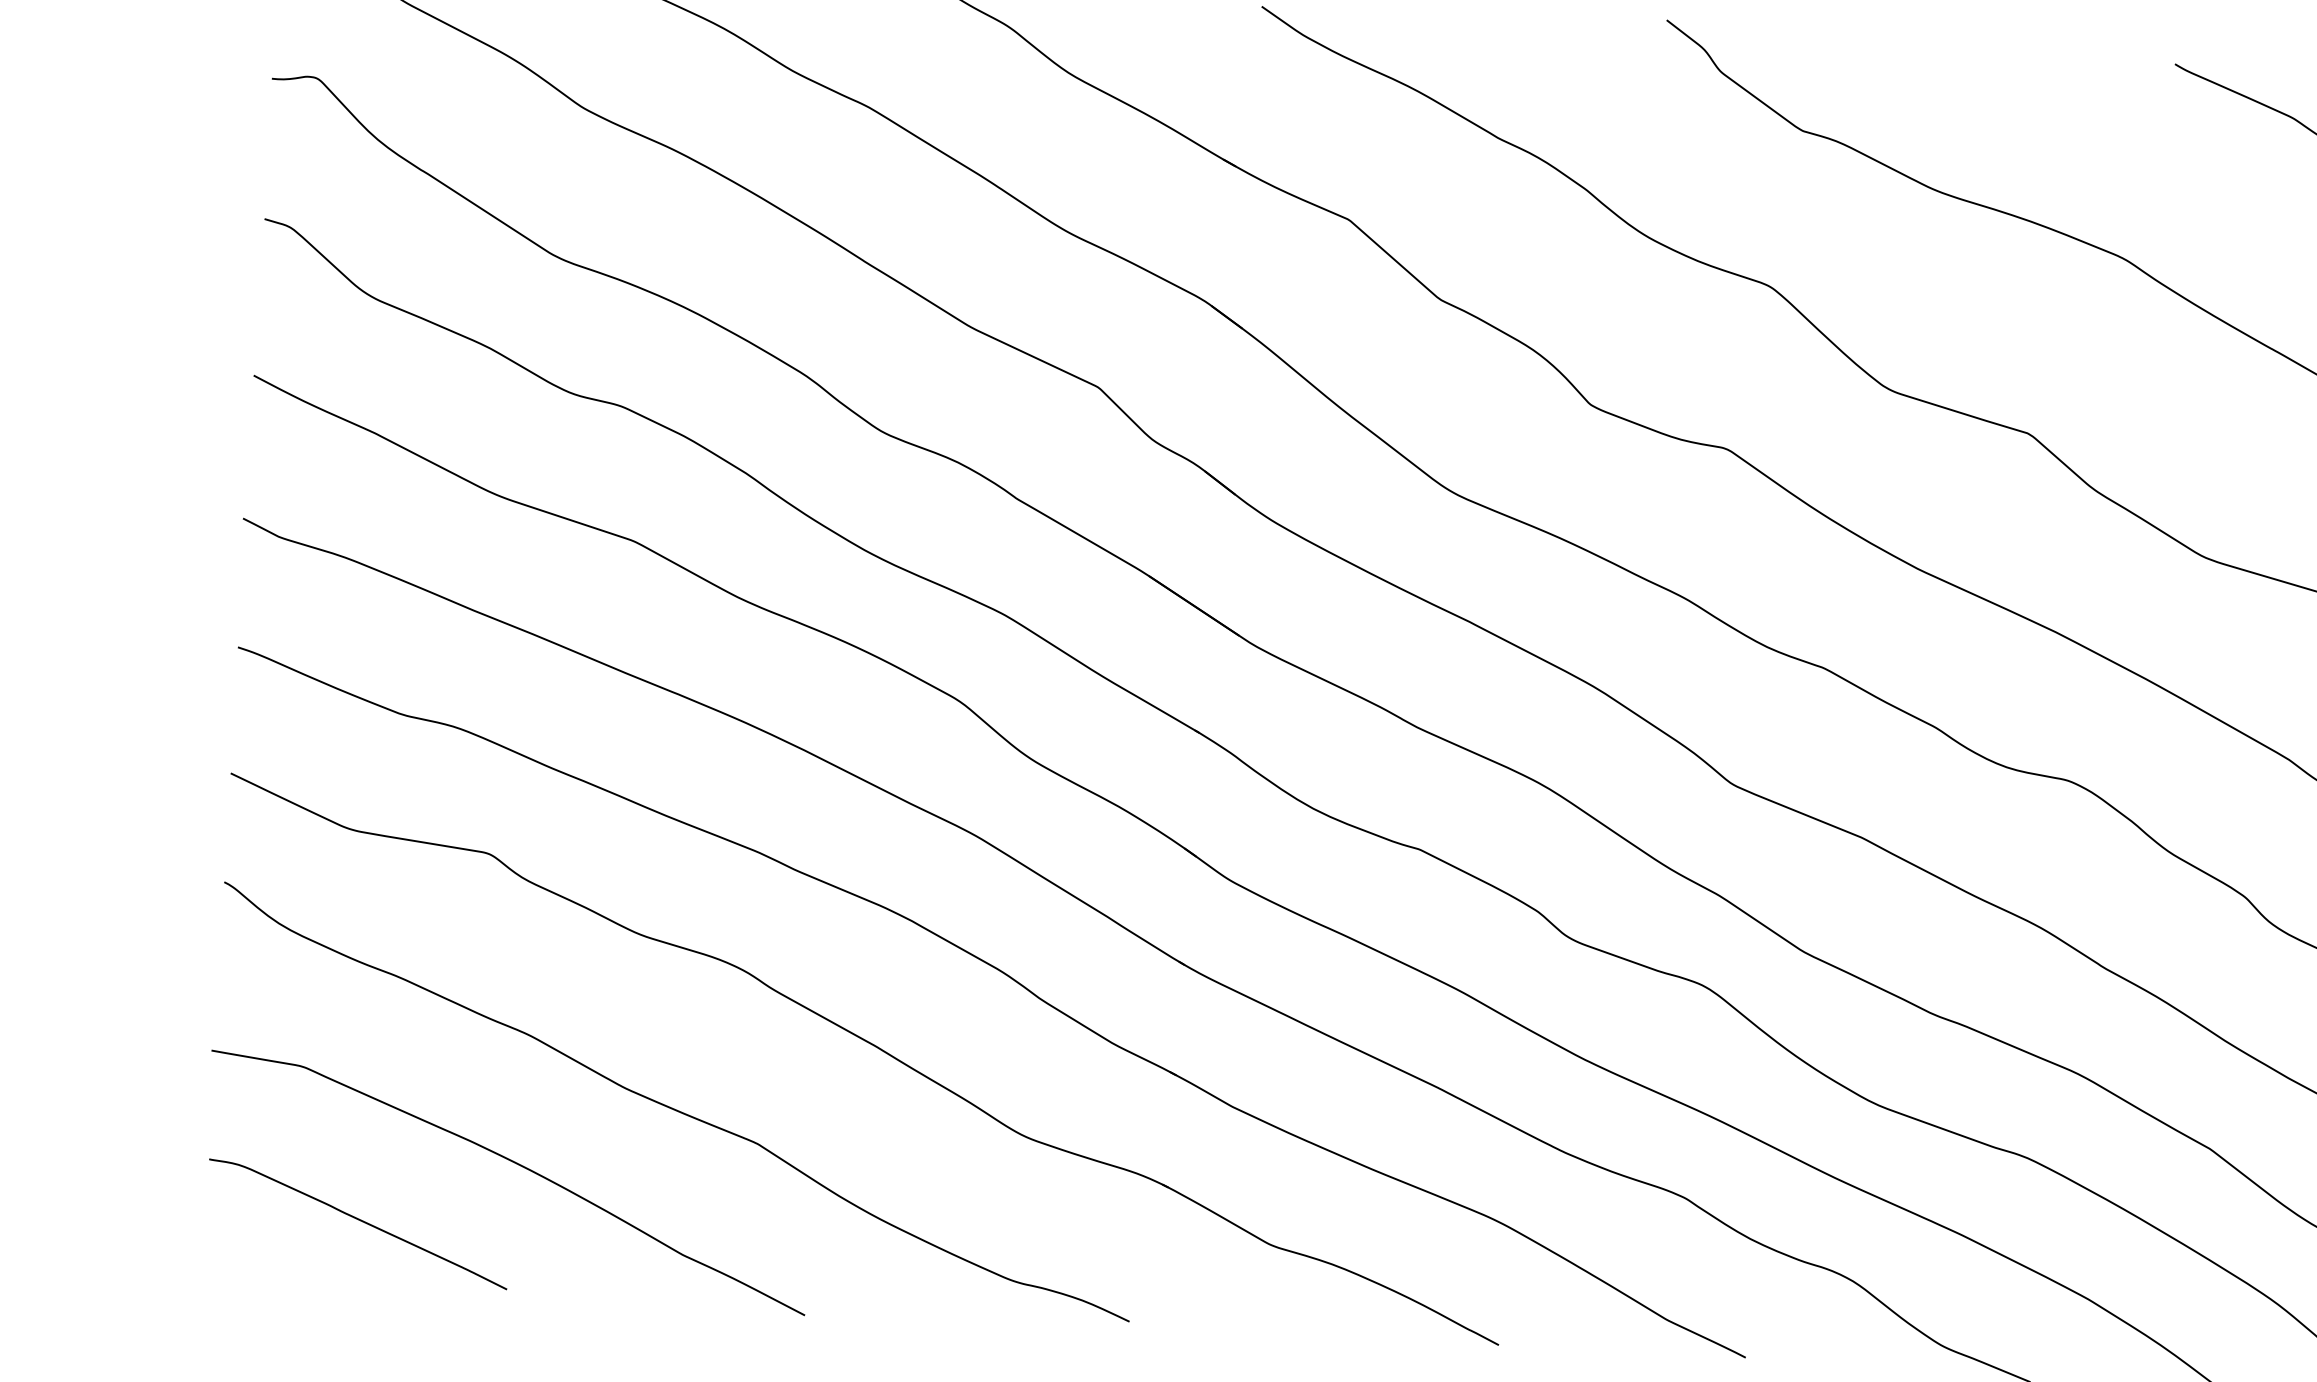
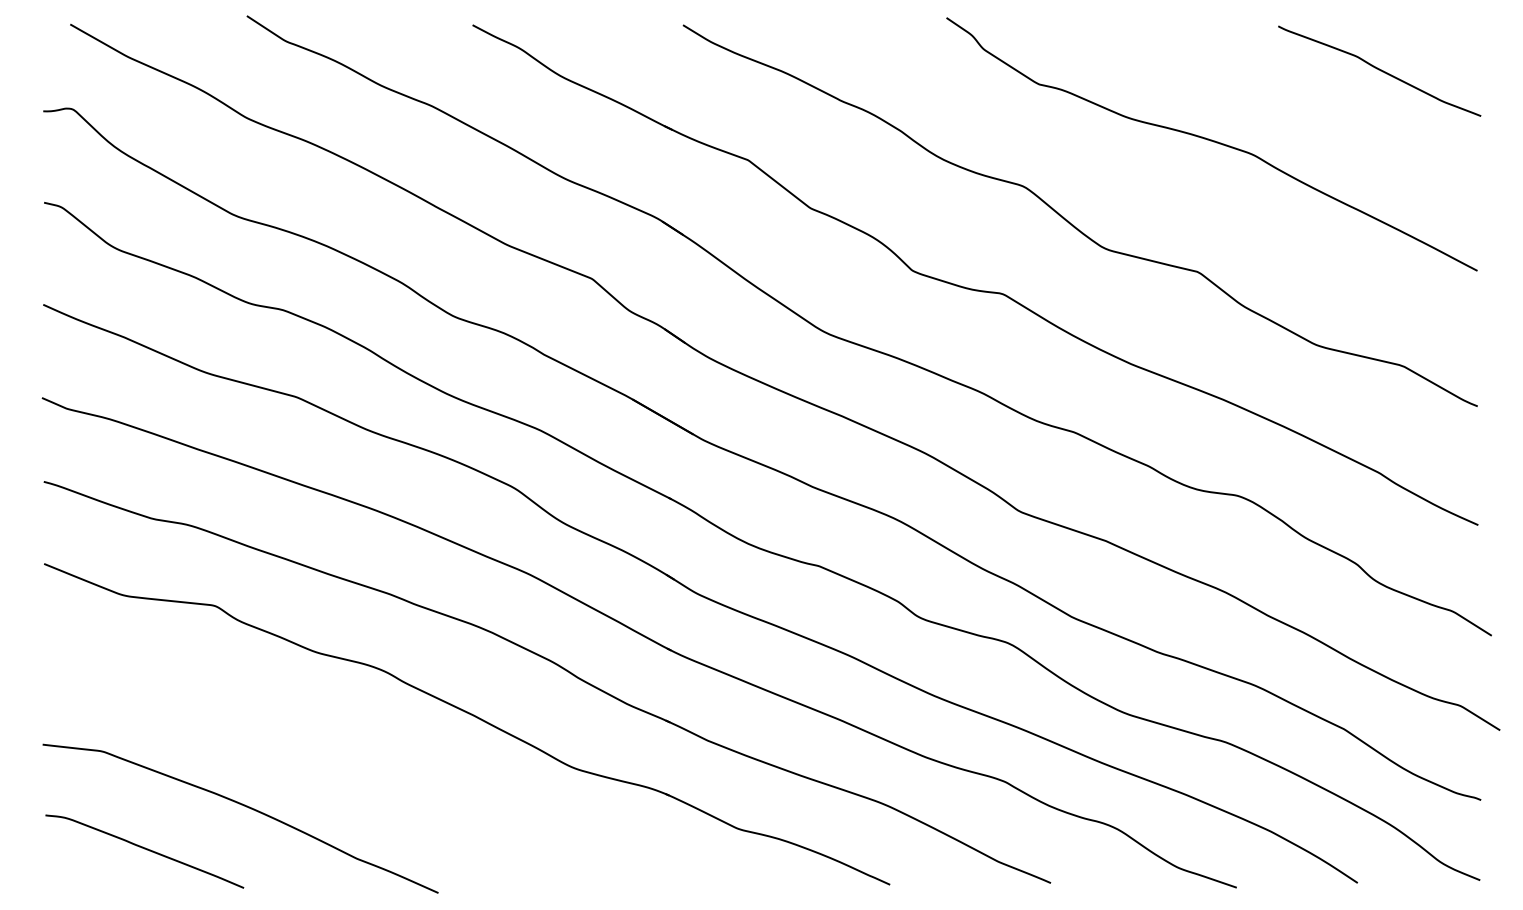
curve: (674, 1107) -> (345, 763), removed

